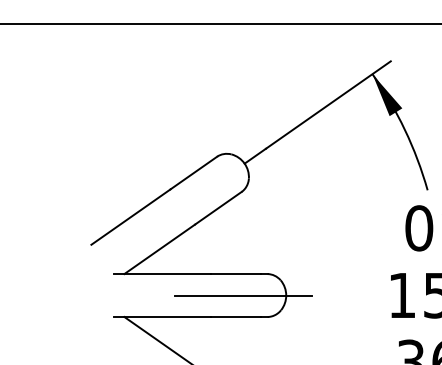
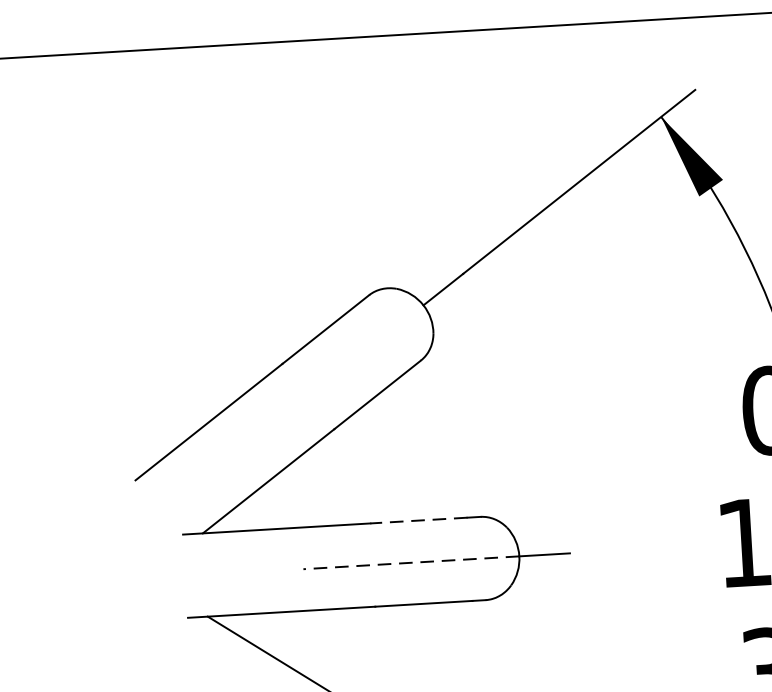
line: (235, 274) -> (418, 521), solid -> dashed
line: (230, 295) -> (411, 562), solid -> dashed

